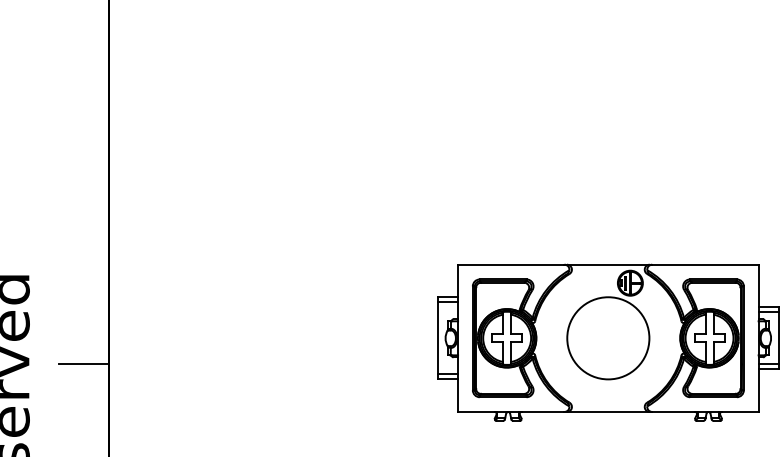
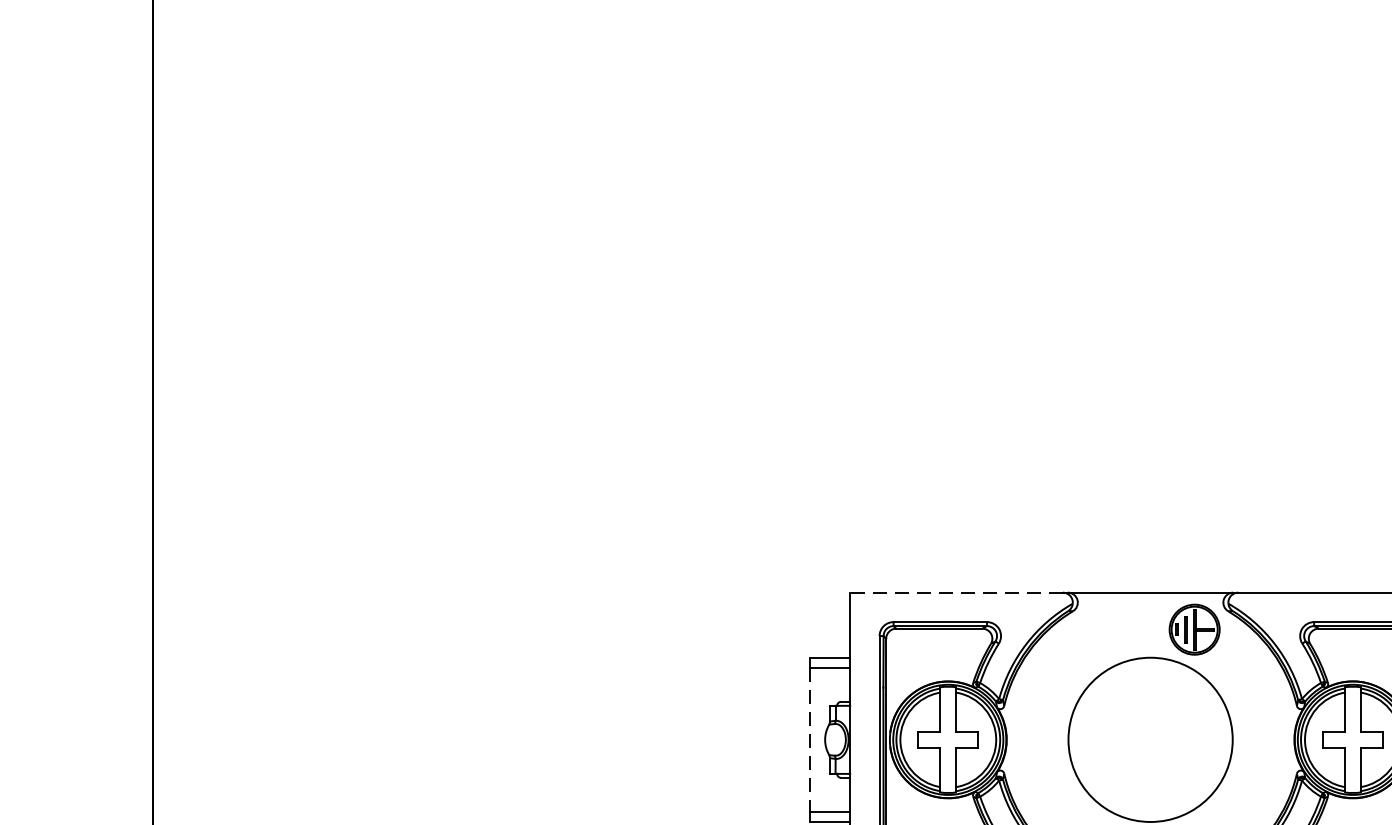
line: (510, 264) -> (954, 592), solid -> dashed
line: (438, 338) -> (811, 740), solid -> dashed
line: (84, 363) -> (103, 790), removed

